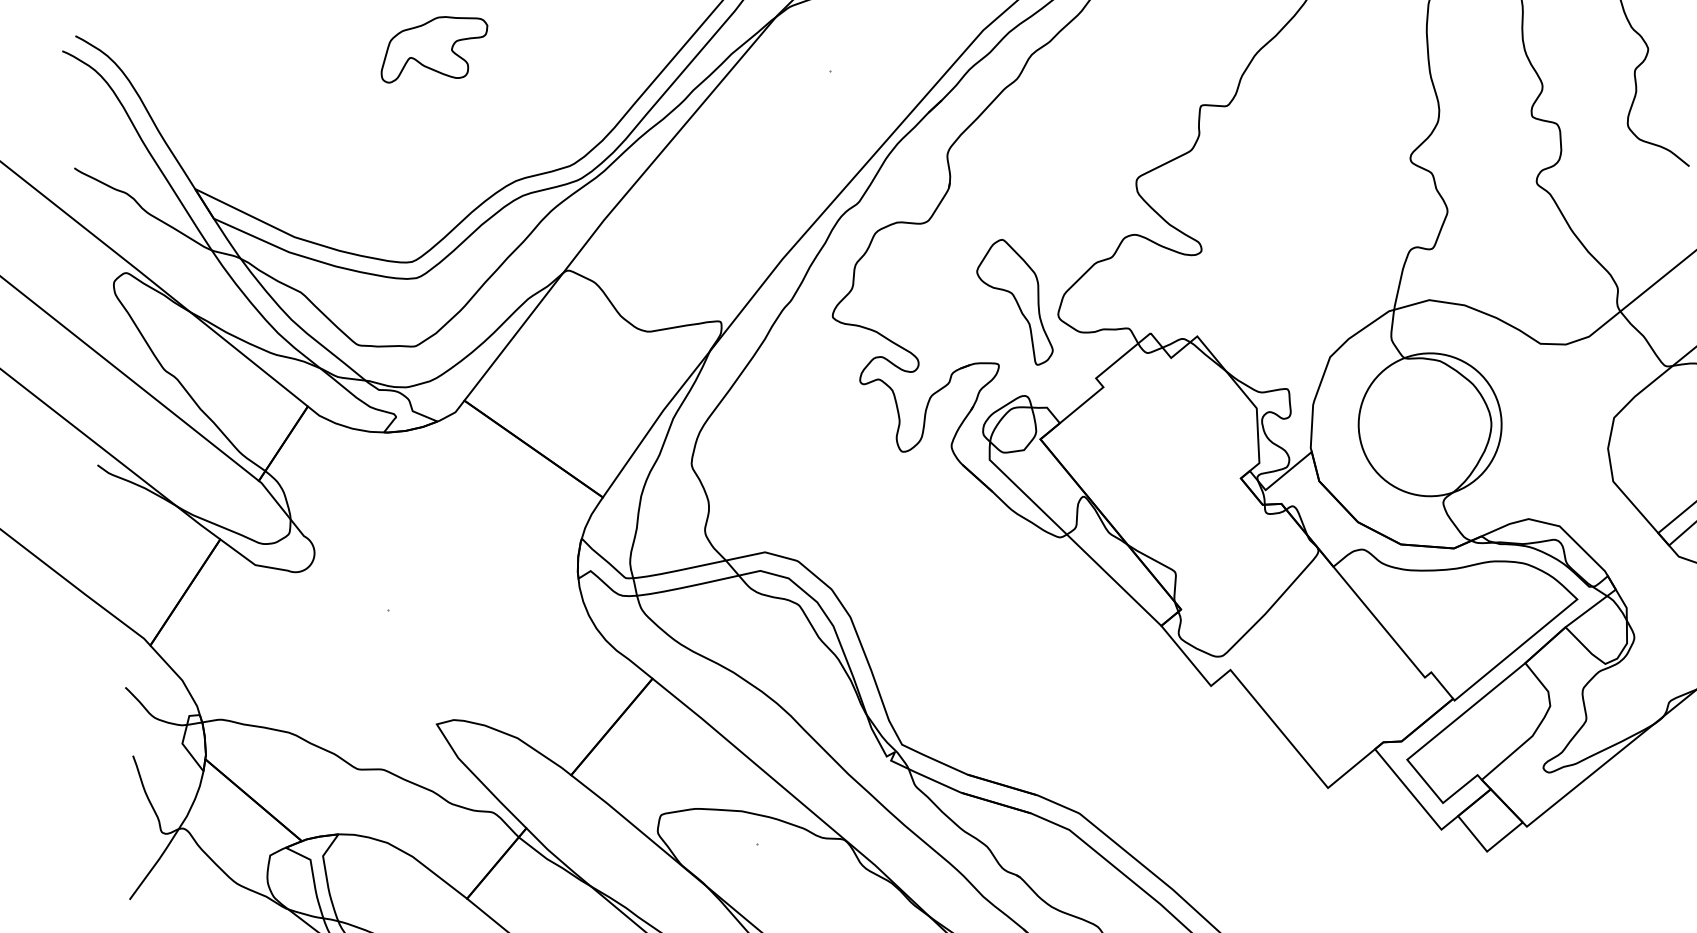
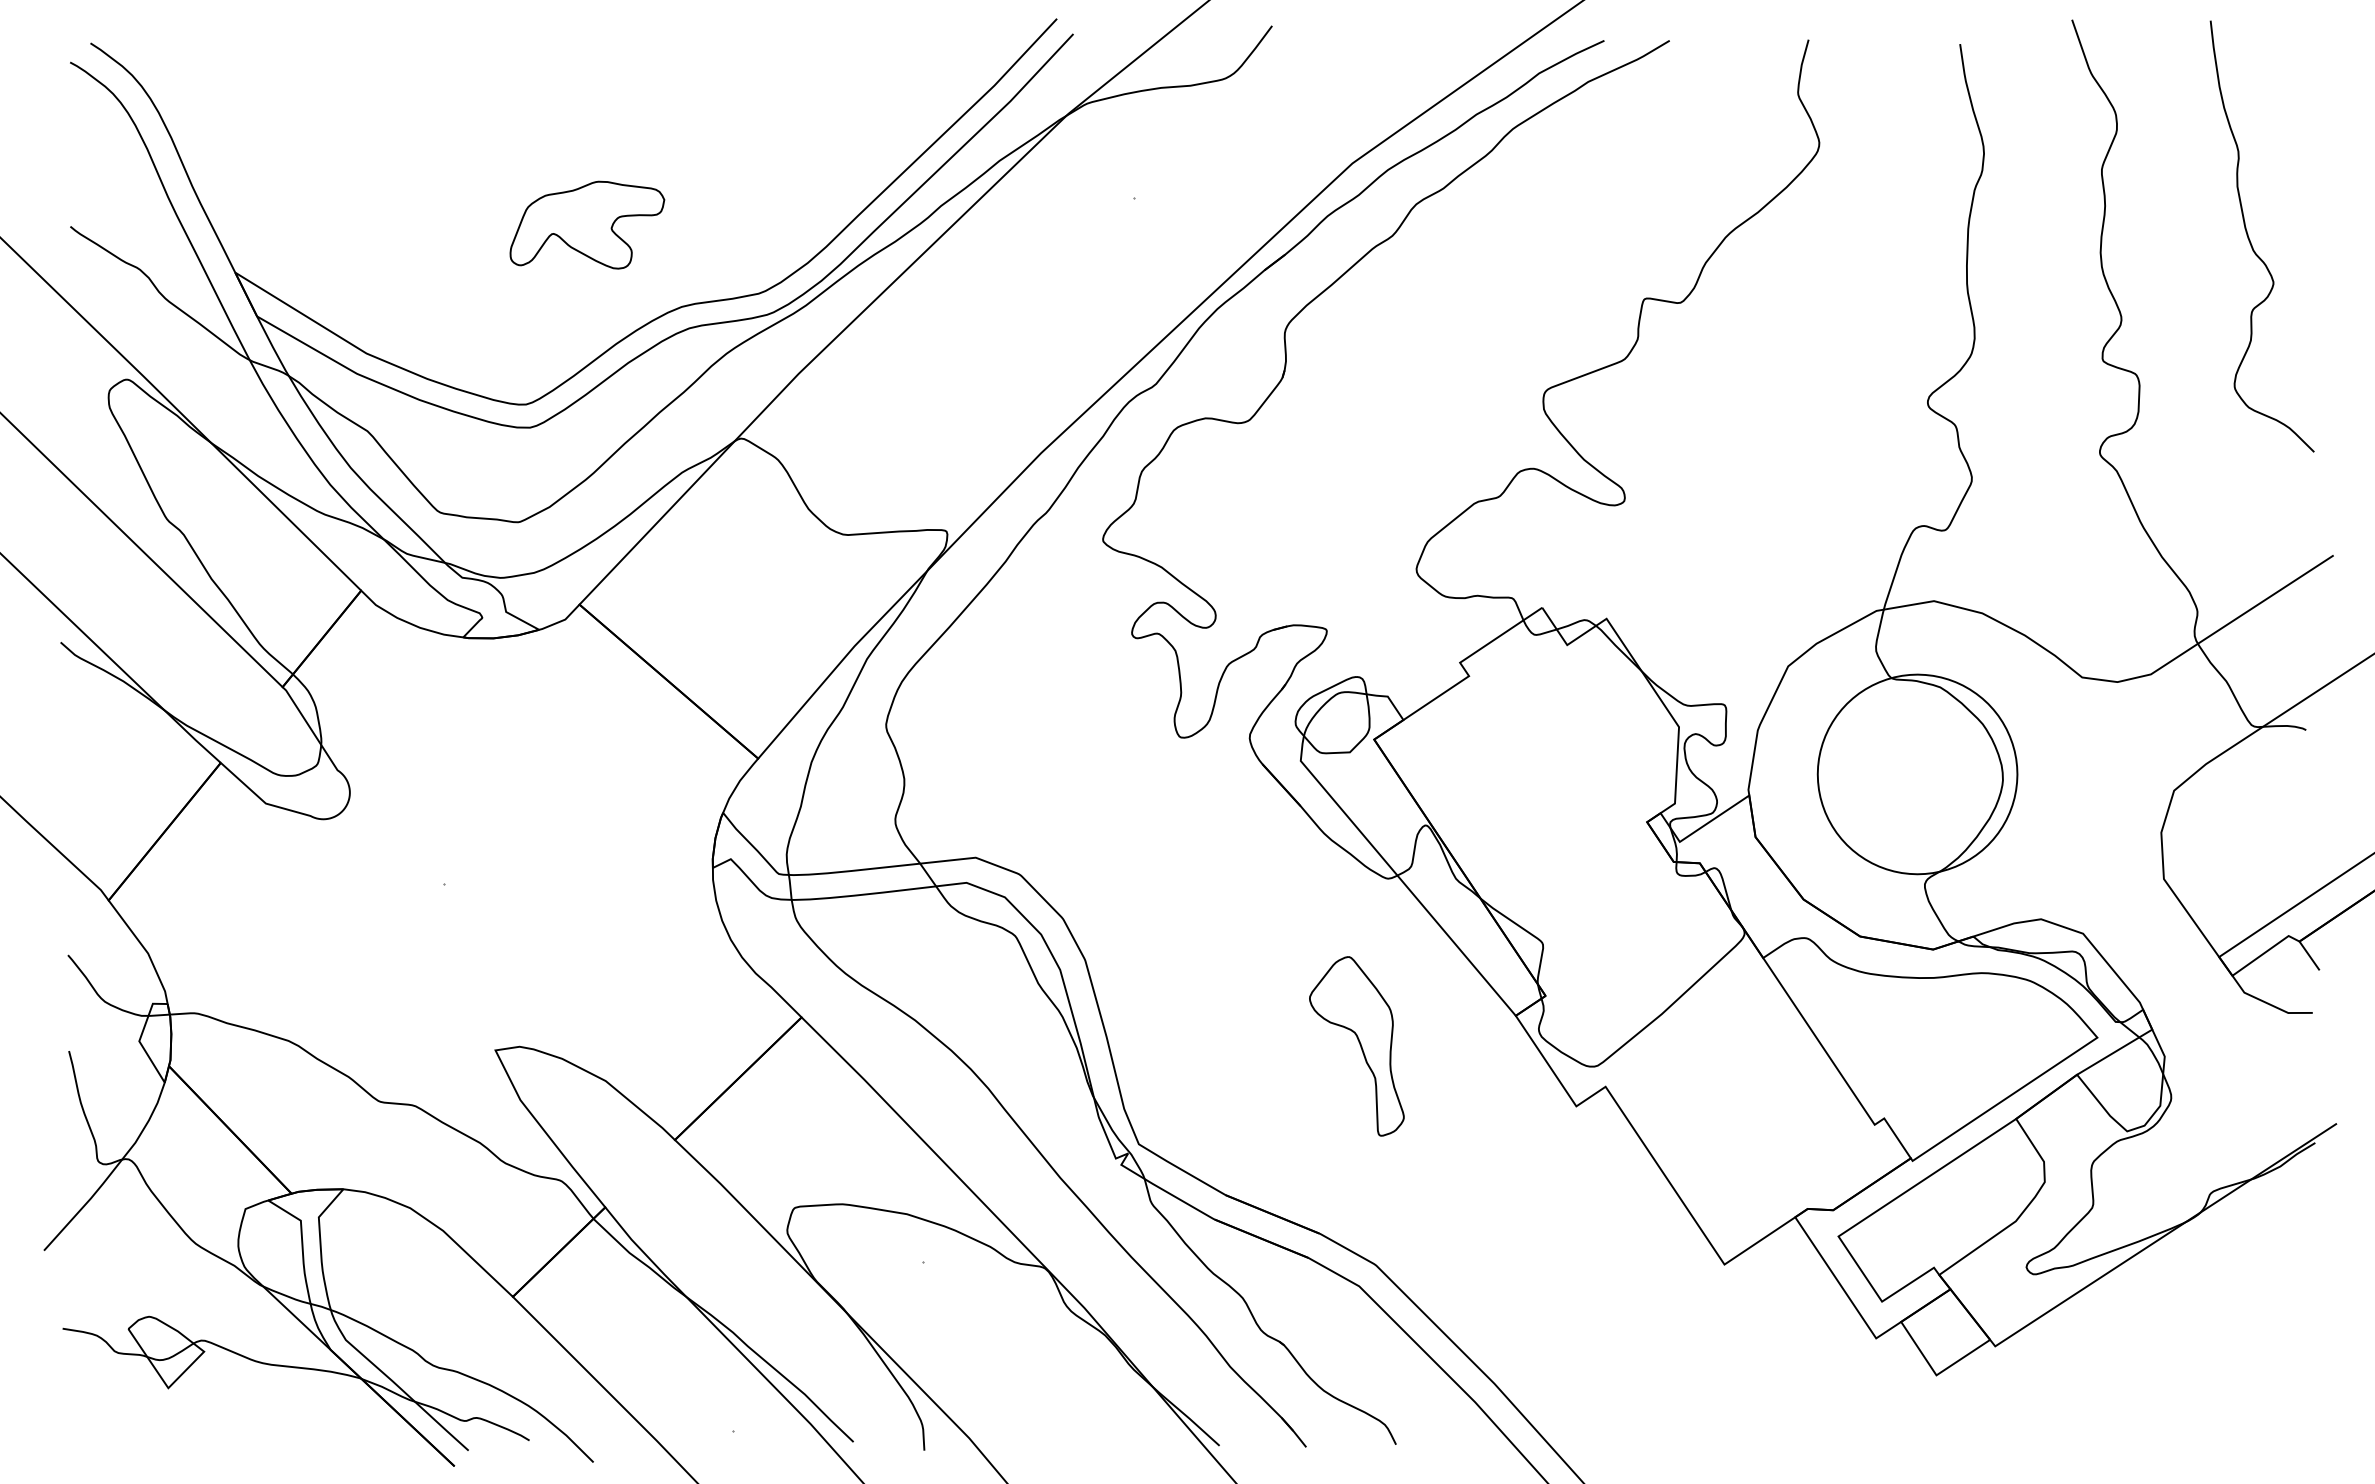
part: (434, 48) -> (587, 224), moved
part: (1013, 303) -> (1356, 1046), moved

